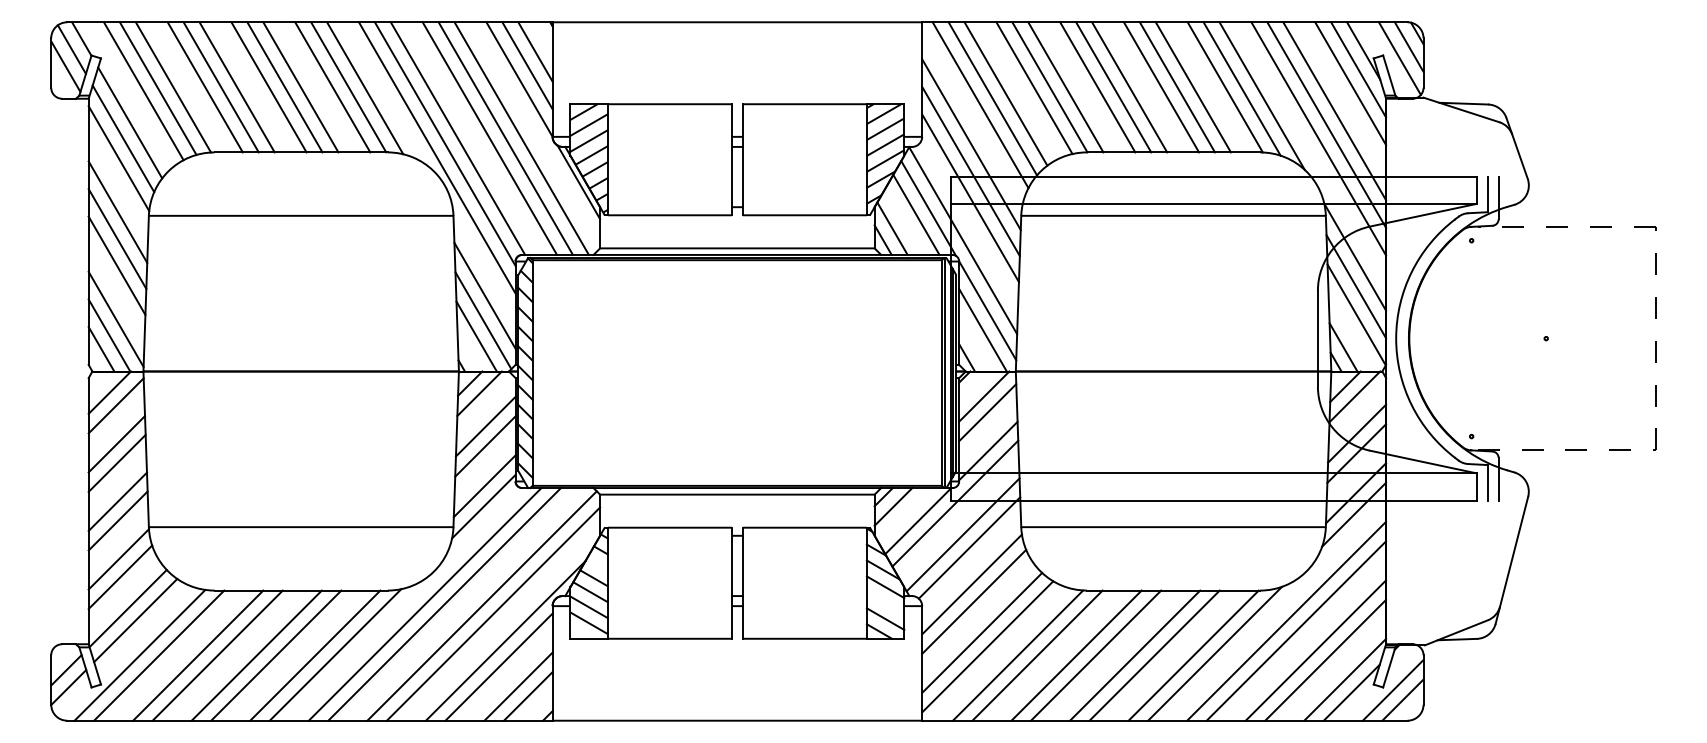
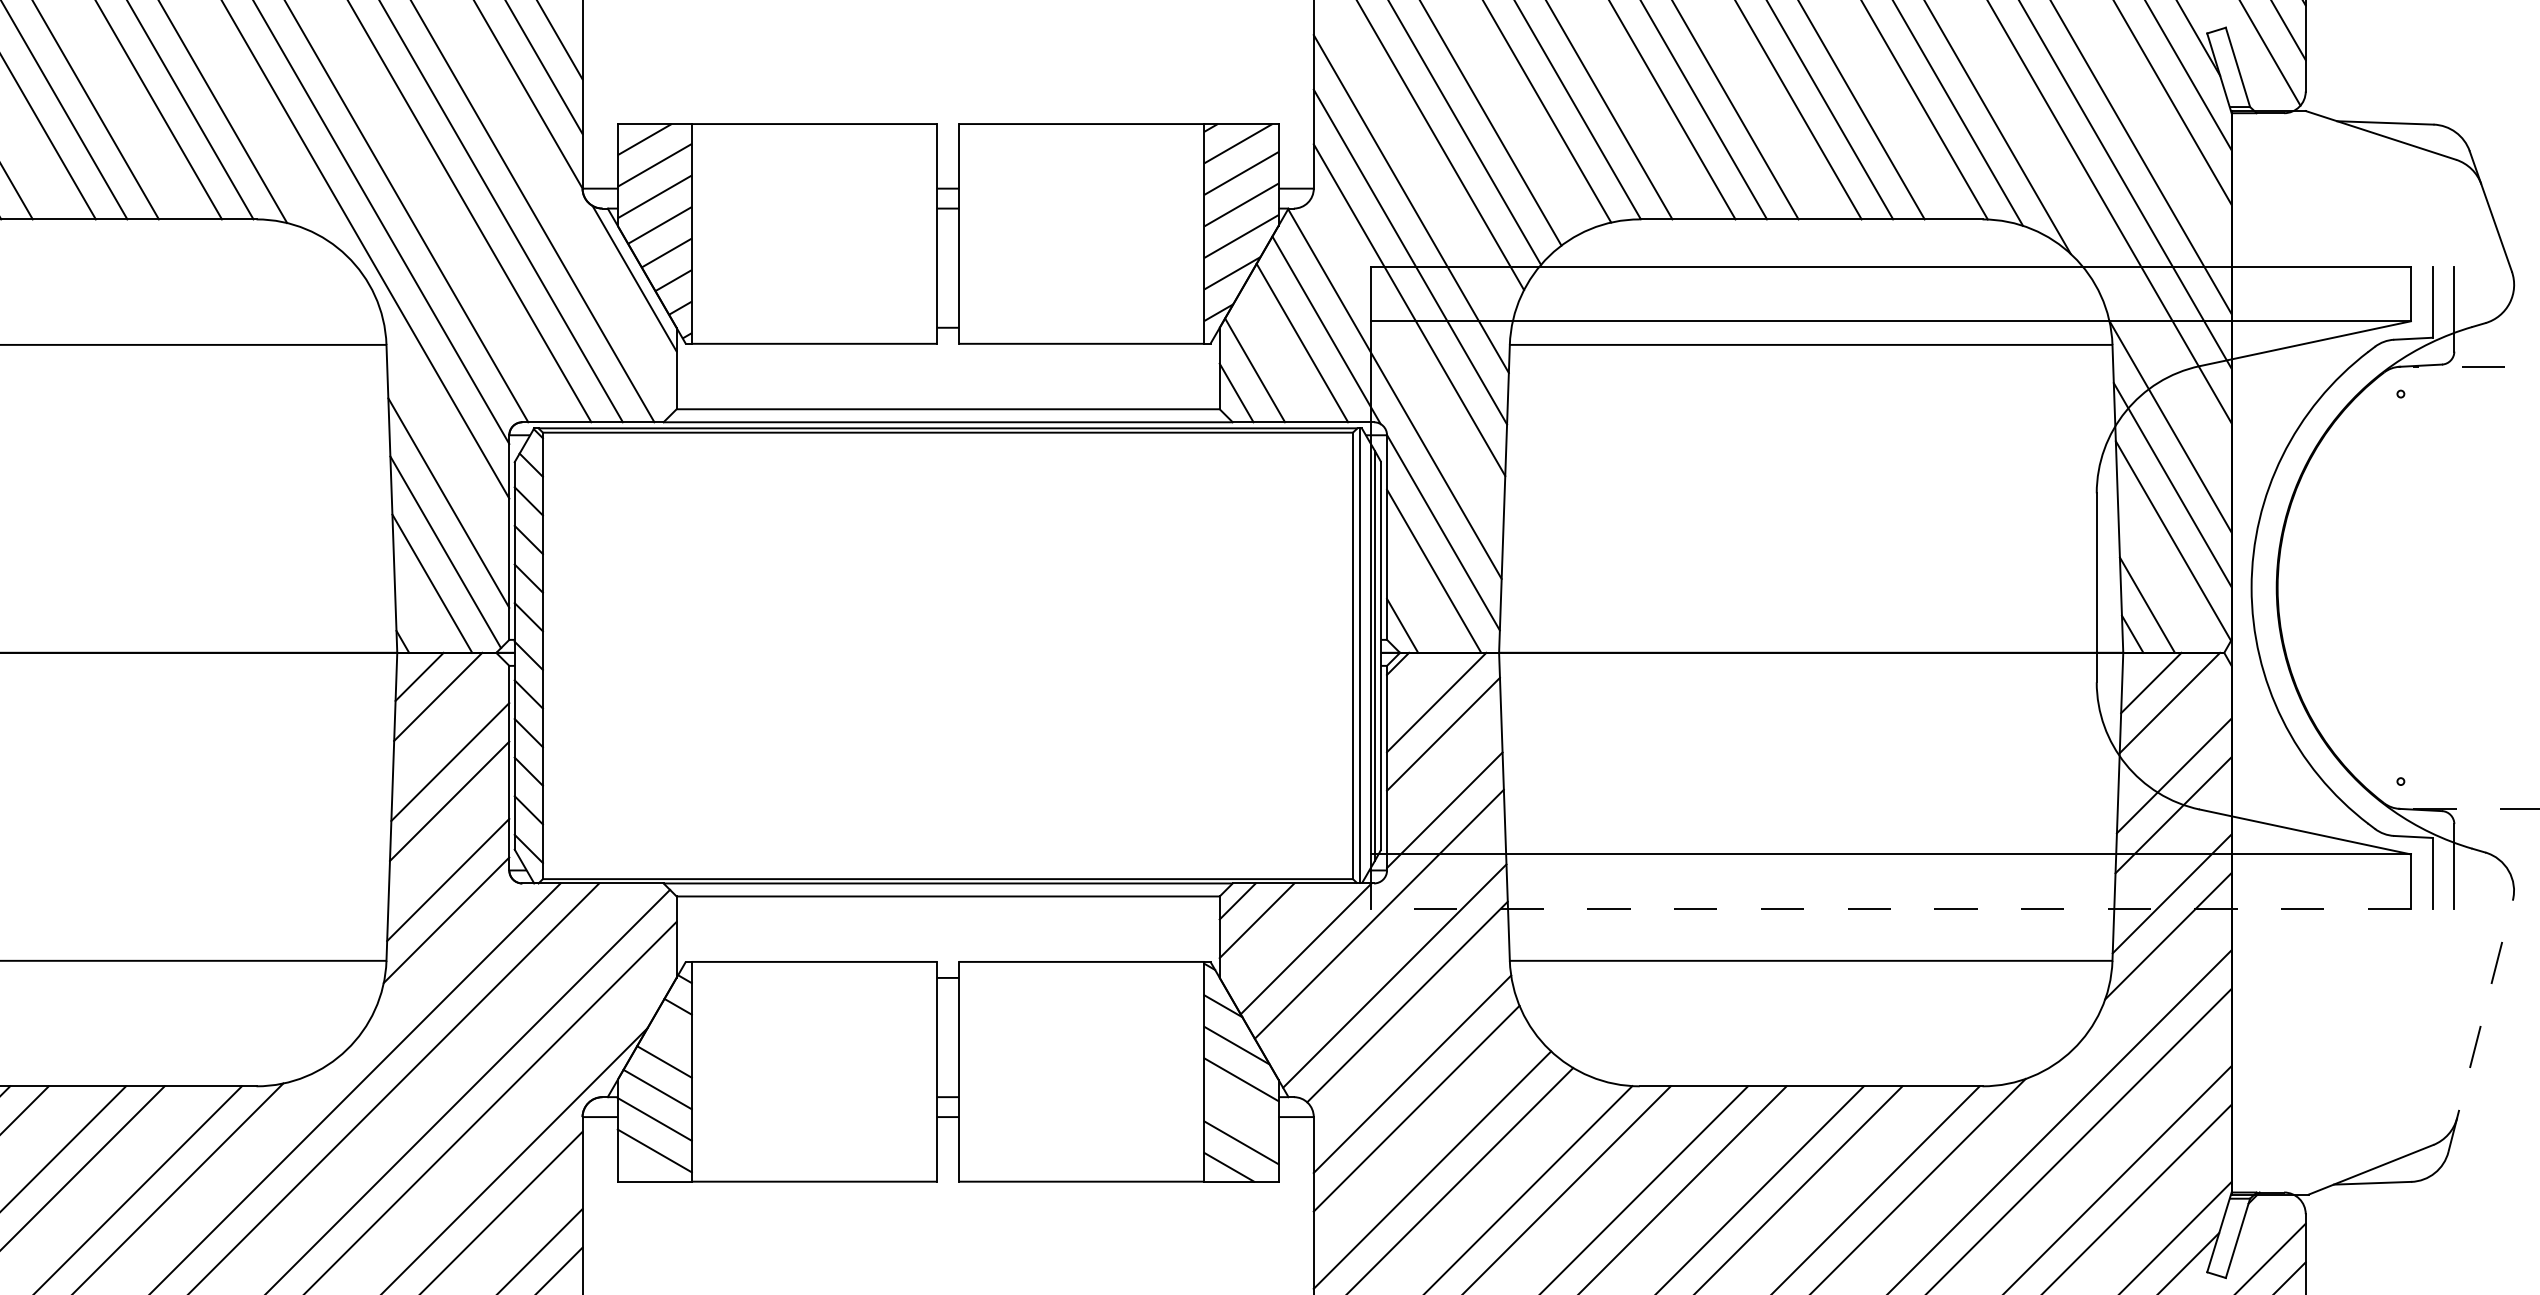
line: (1213, 500) -> (1890, 908), solid -> dashed
line: (1511, 560) -> (2479, 1026), solid -> dashed

